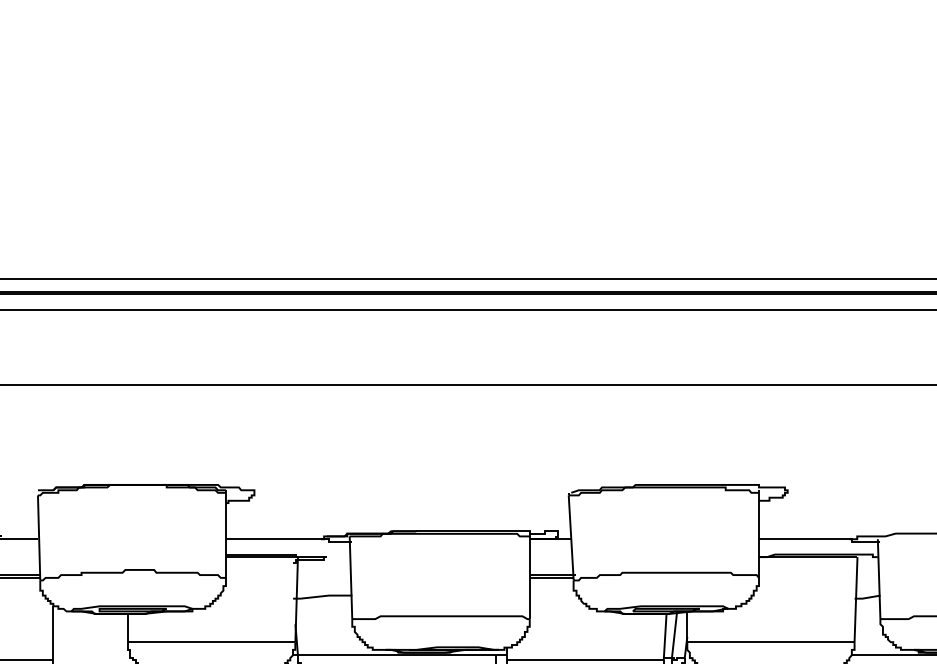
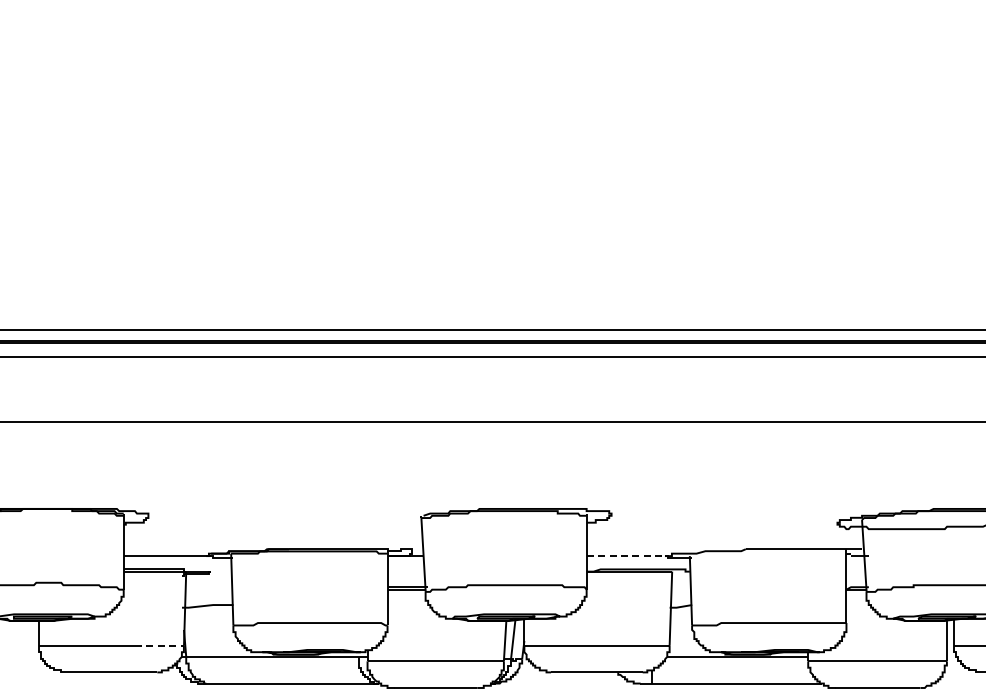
line: (804, 539) -> (626, 556), solid -> dashed
line: (267, 642) -> (159, 645), solid -> dashed

